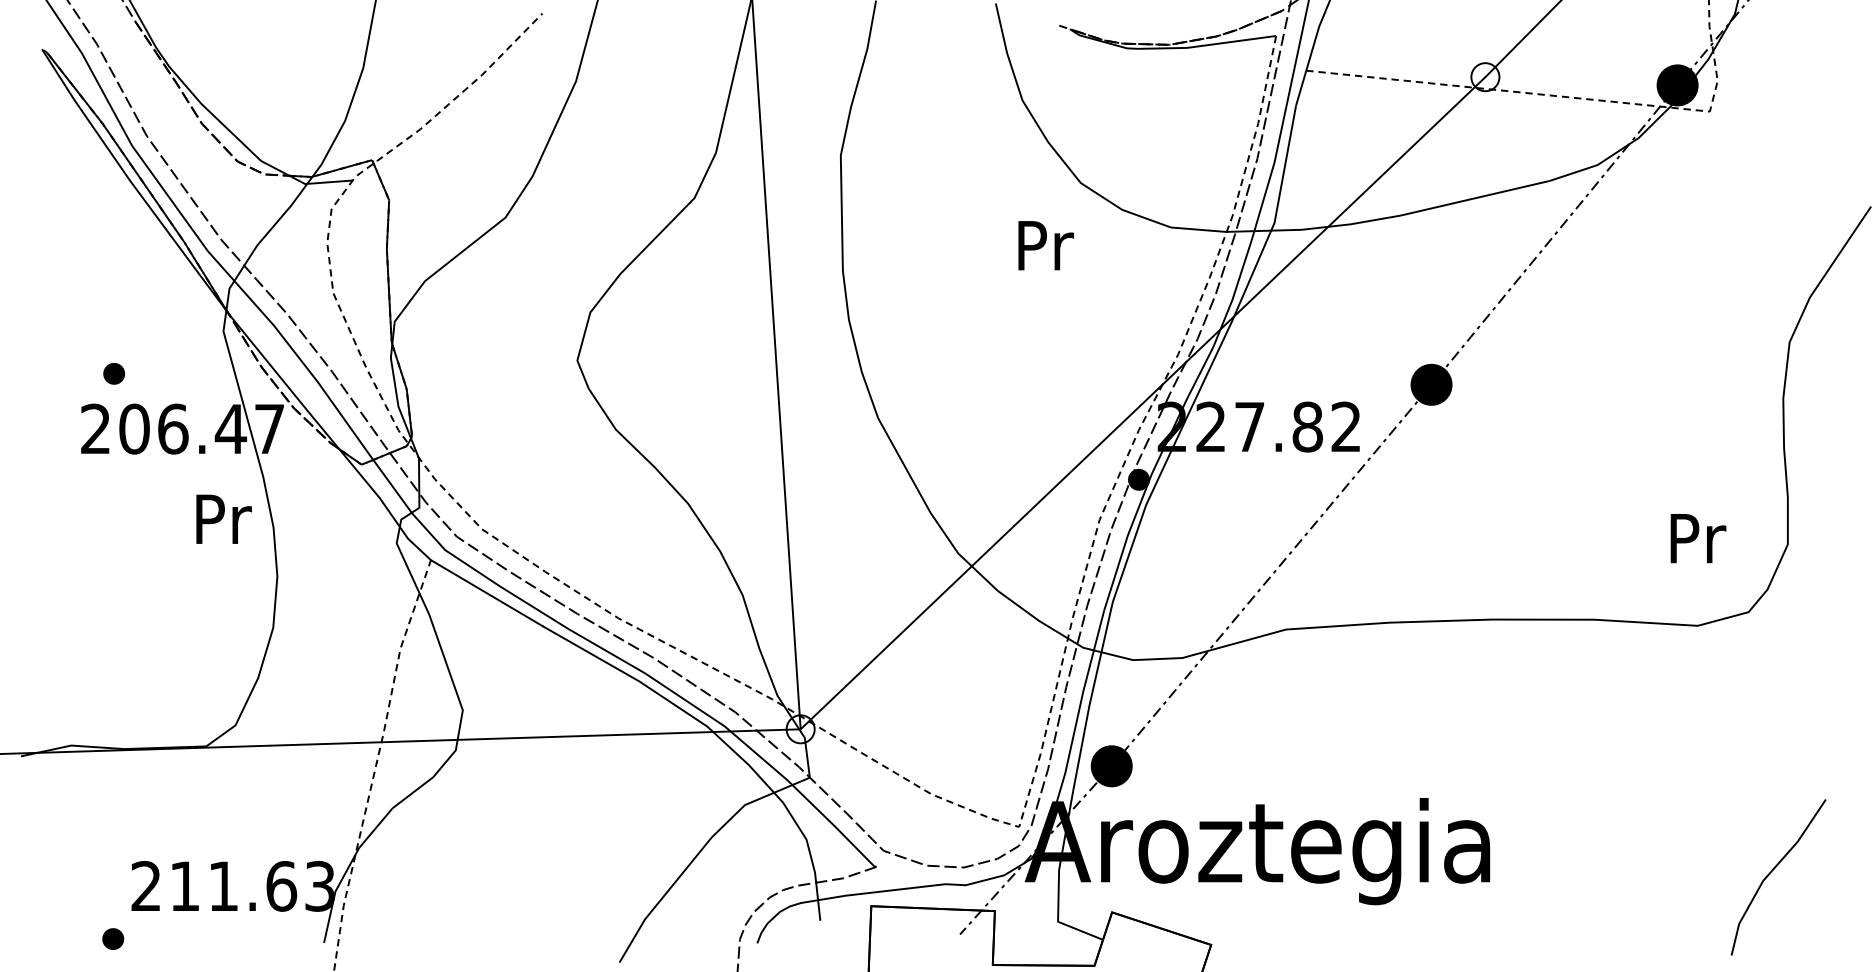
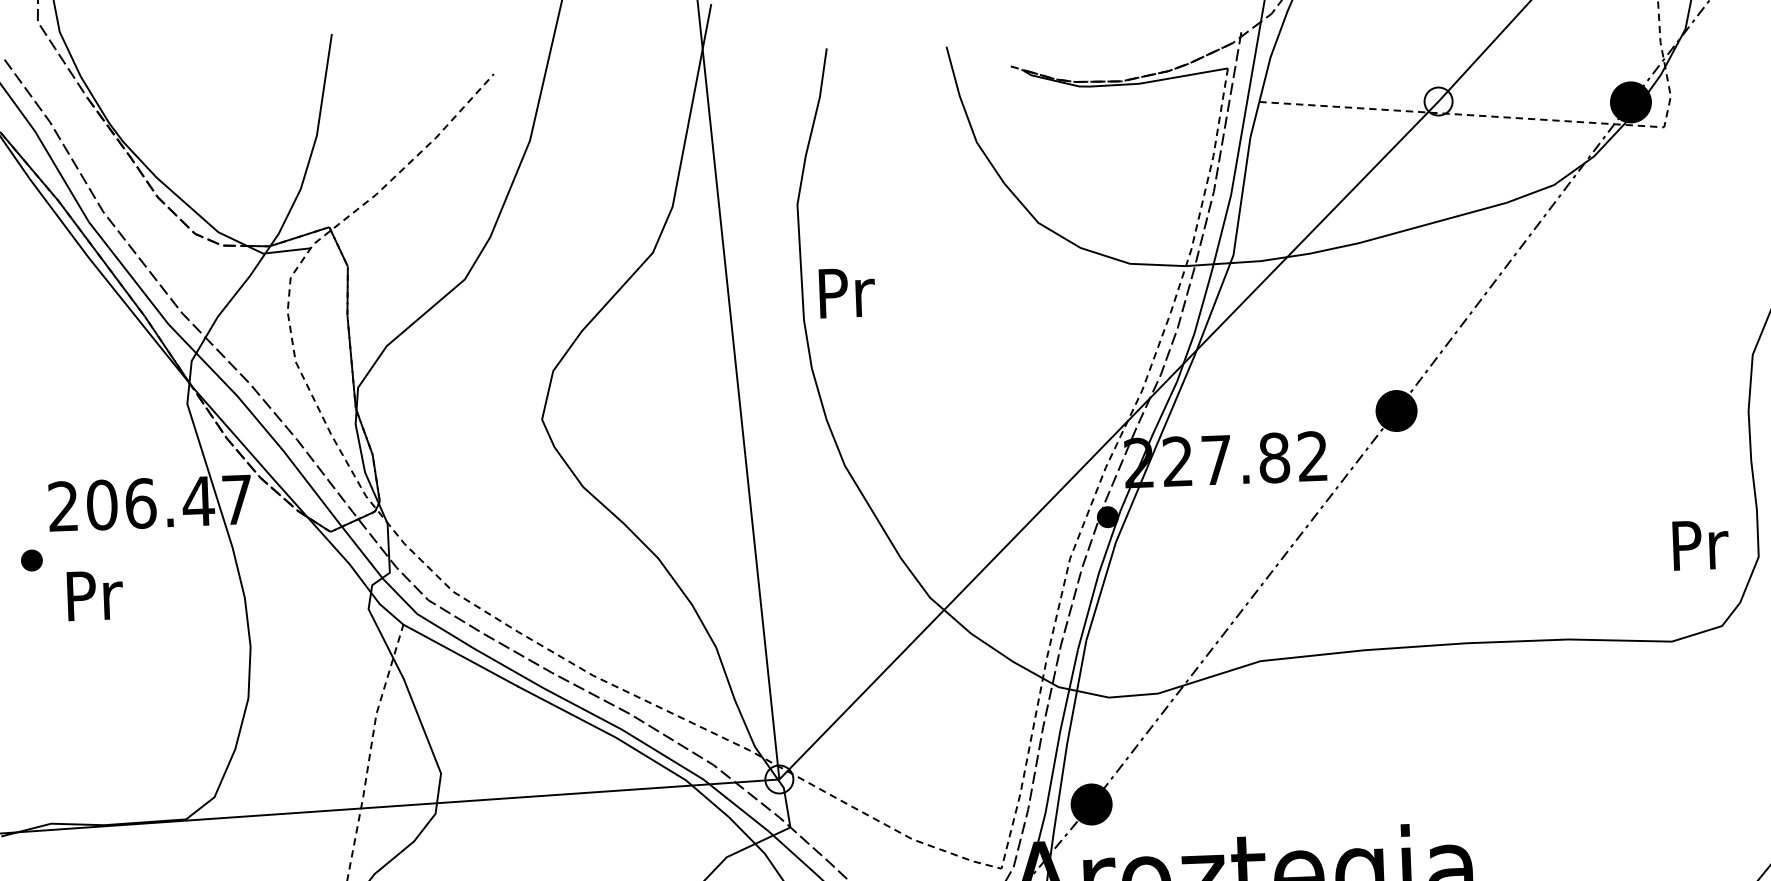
text: (1045, 245) -> (846, 292), moved
part: (114, 373) -> (32, 560), moved
text: (223, 518) -> (94, 594), moved
text: (1698, 538) -> (1700, 545), moved

